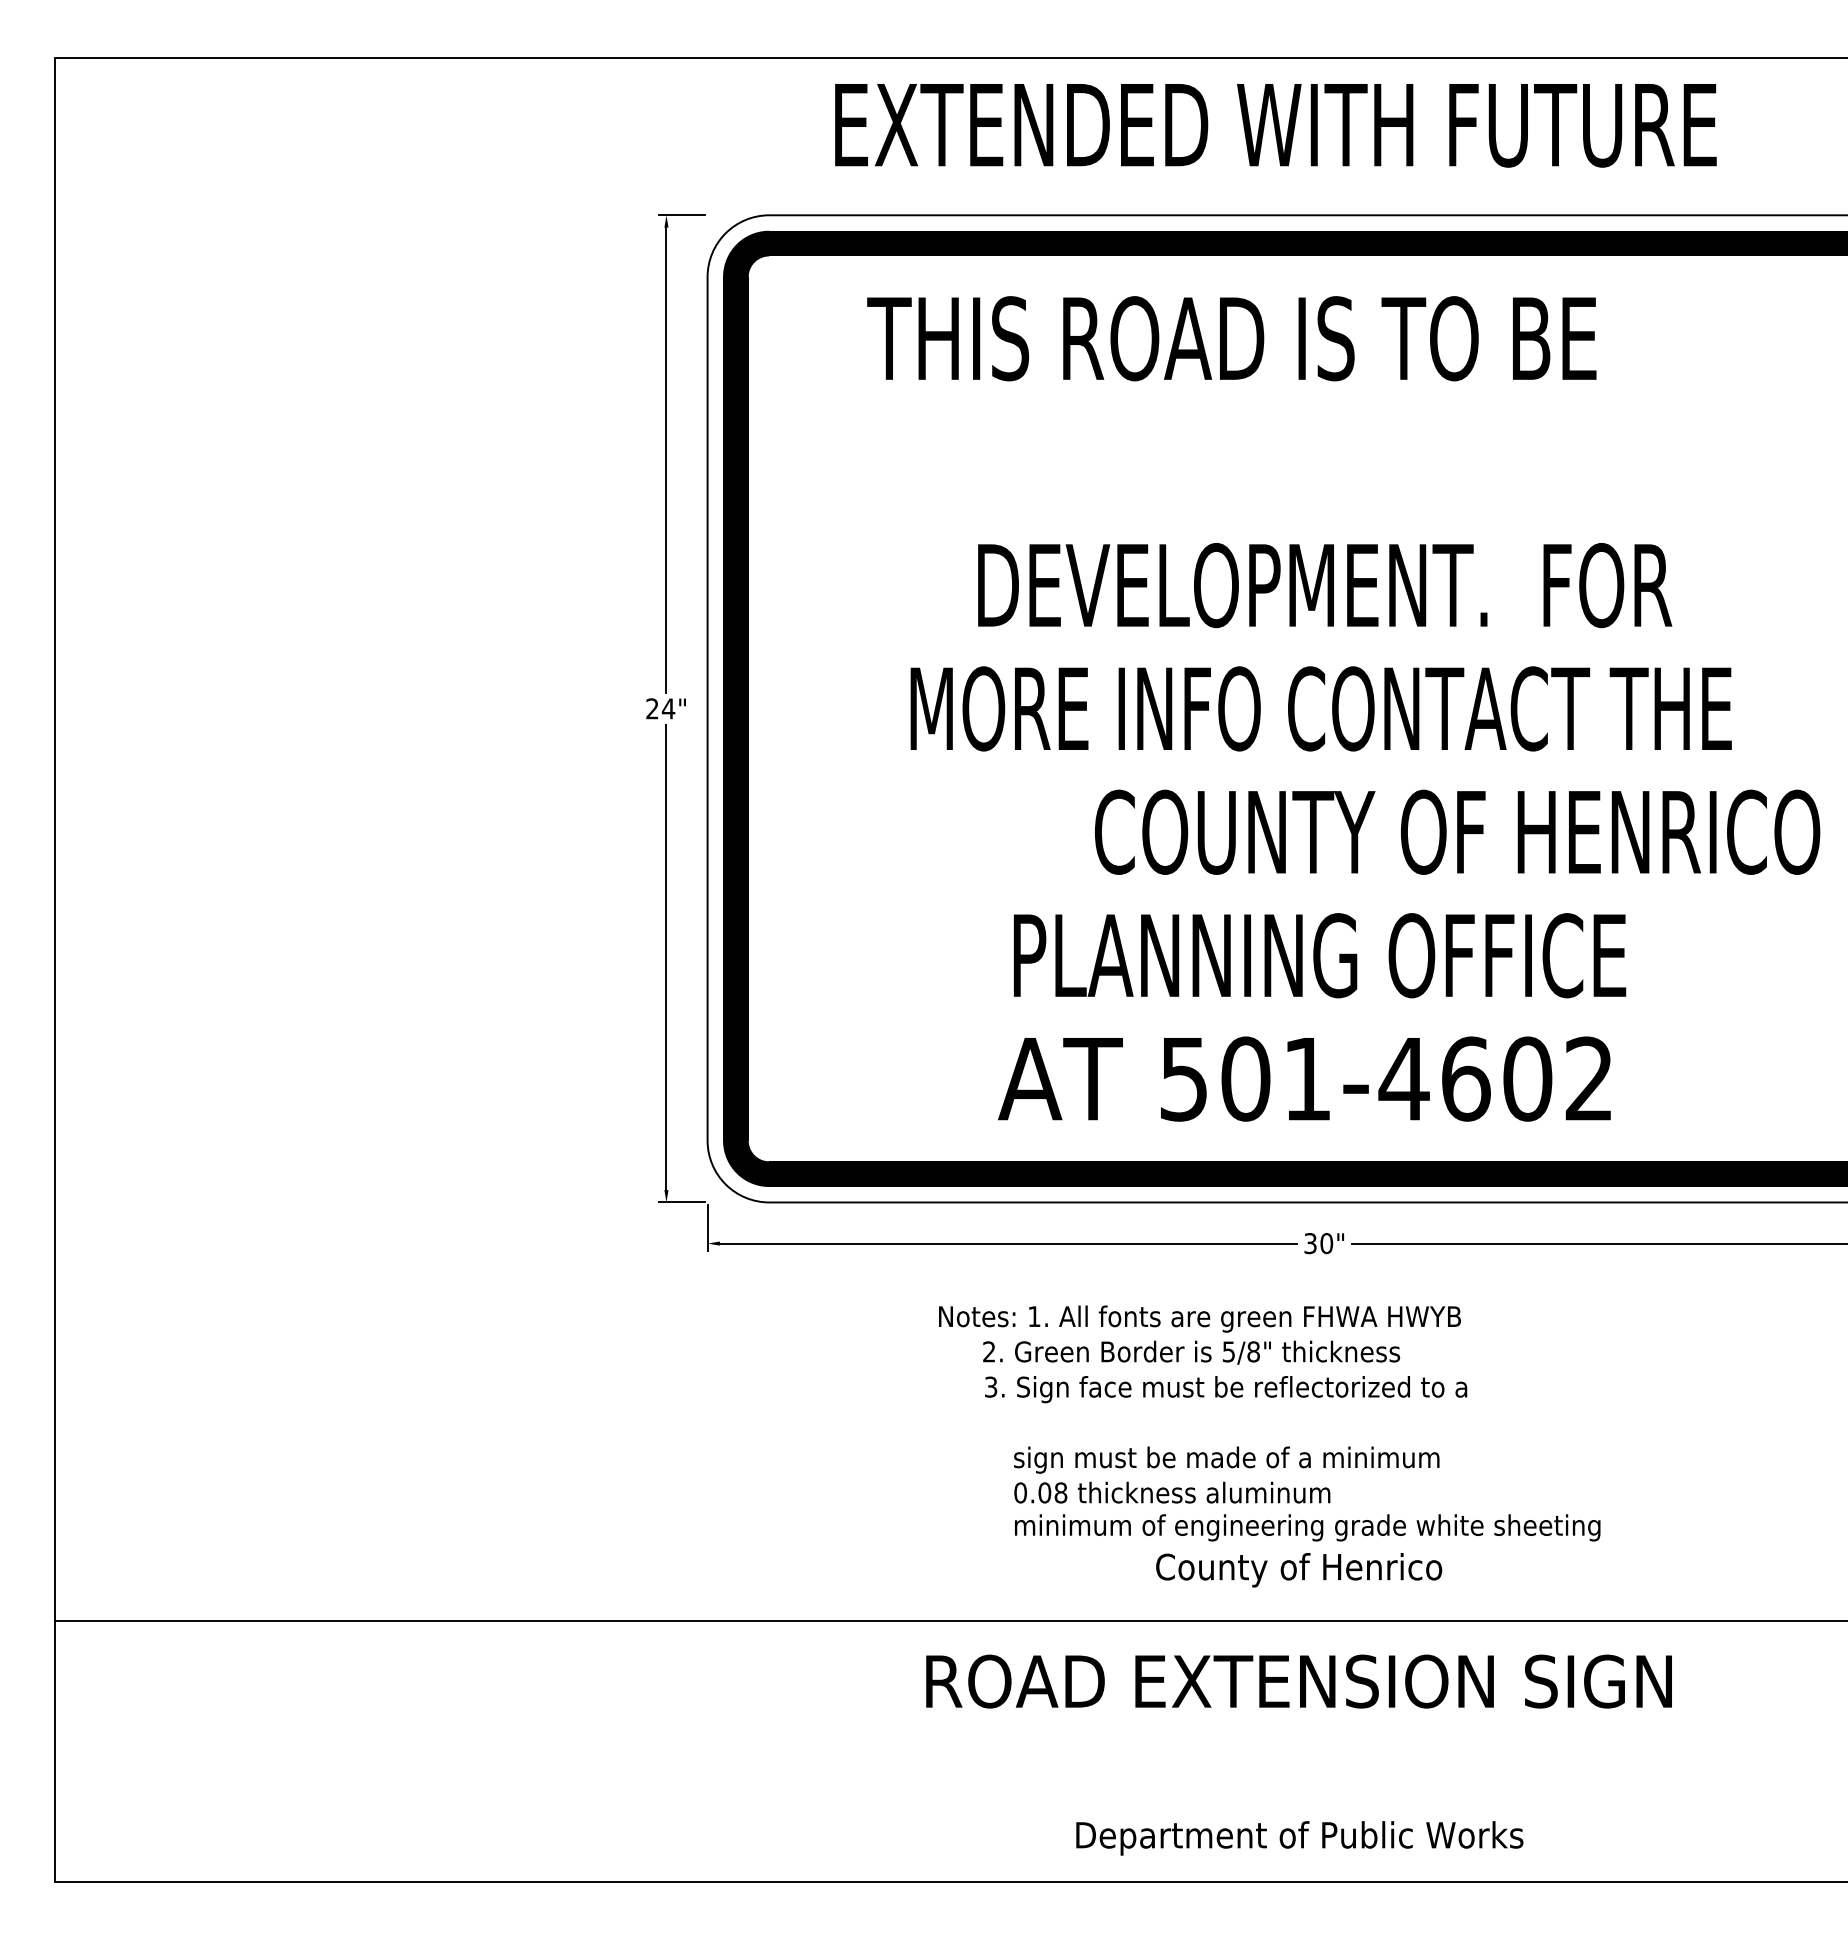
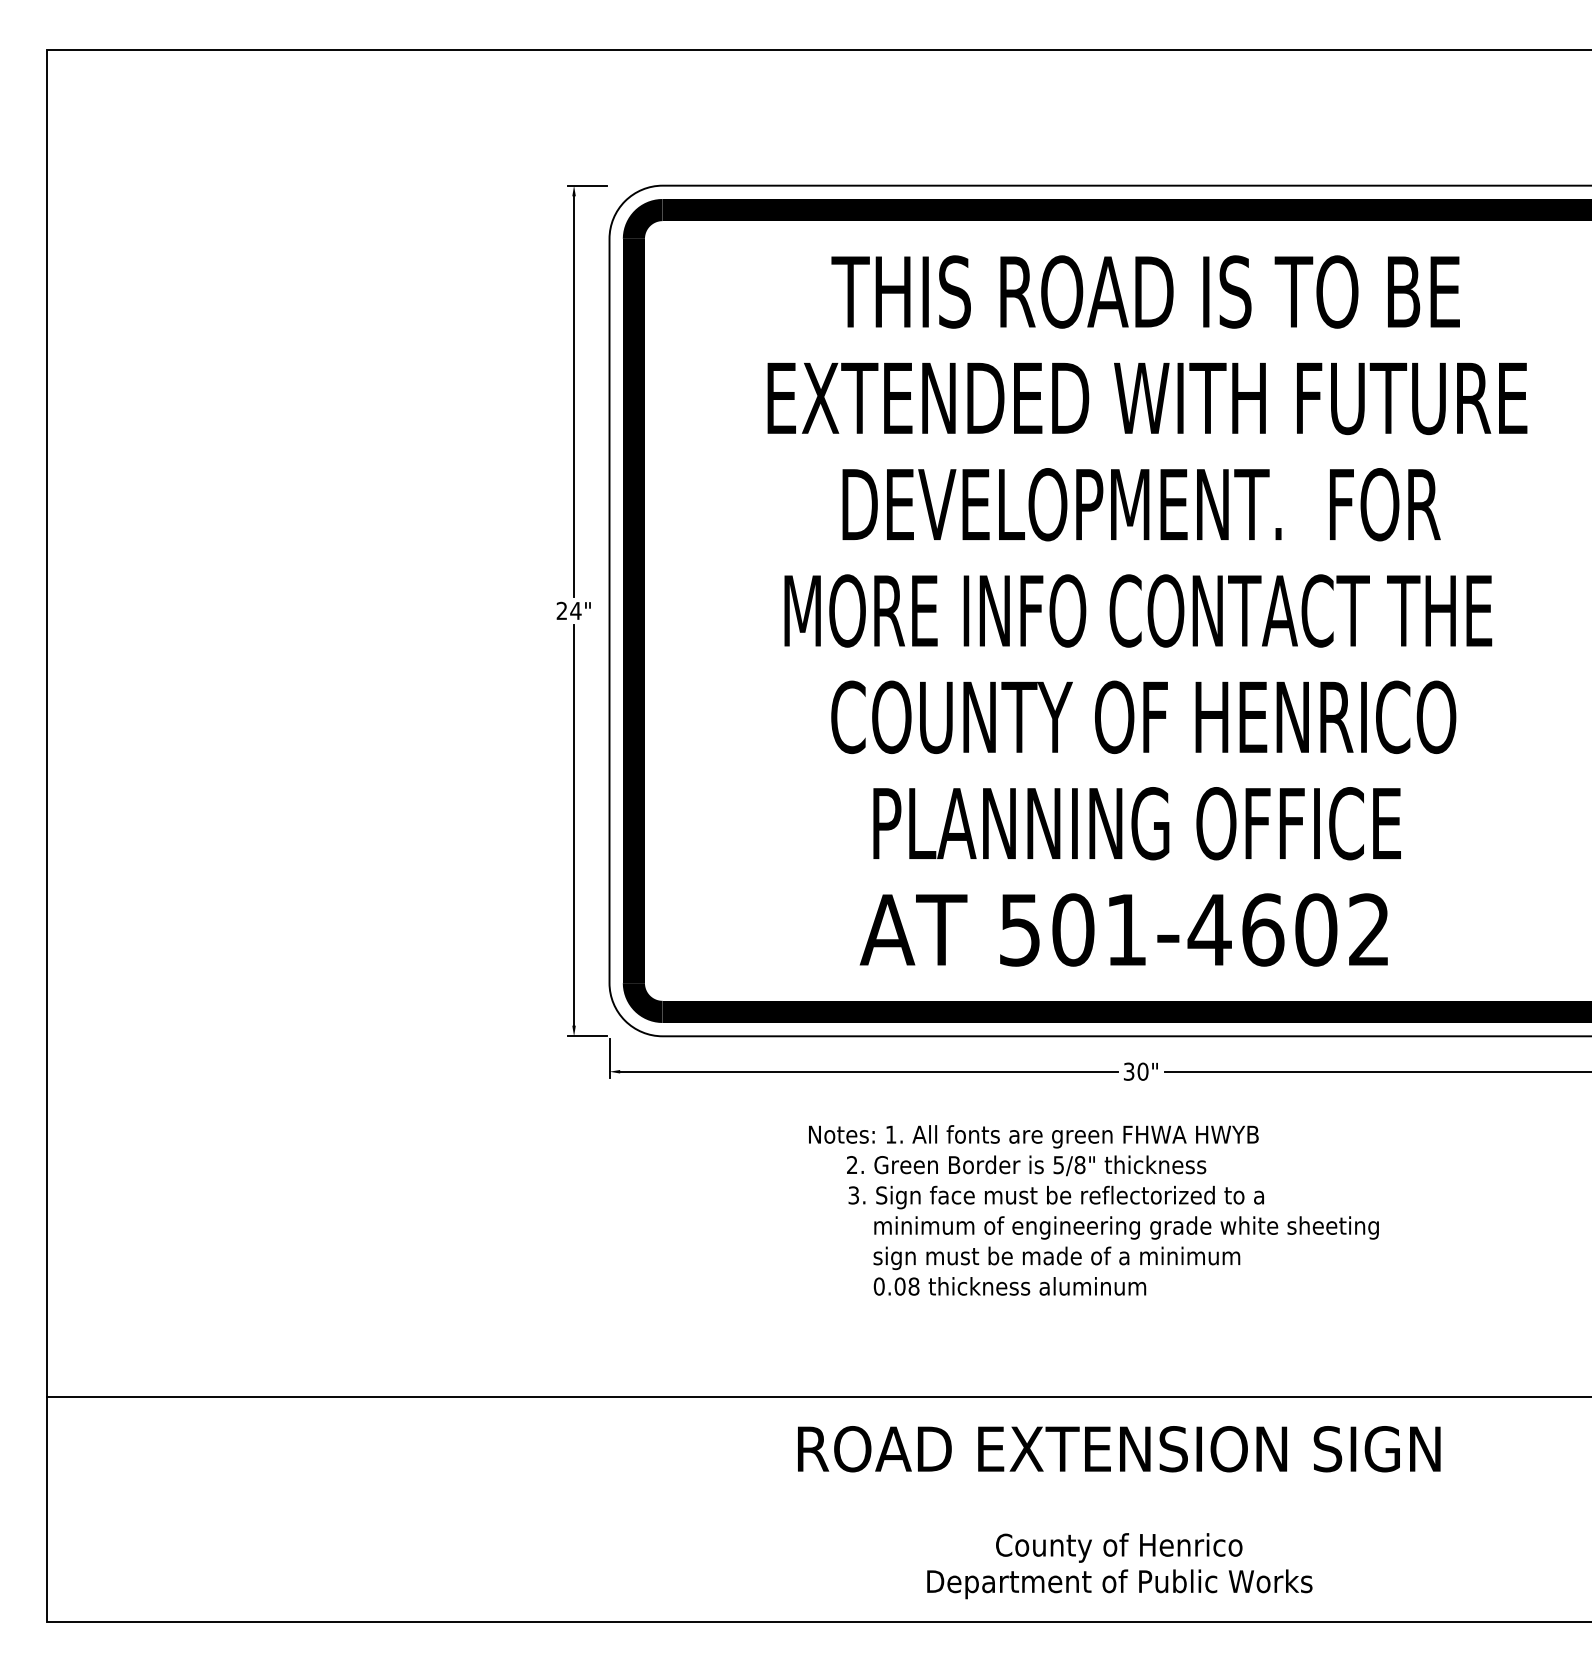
text: (1275, 125) -> (1147, 398), moved
text: (1231, 338) -> (1145, 291), moved
text: (1457, 831) -> (1143, 716), moved
text: (1307, 1527) -> (1126, 1227), moved
text: (1299, 1570) -> (1119, 1548), moved

